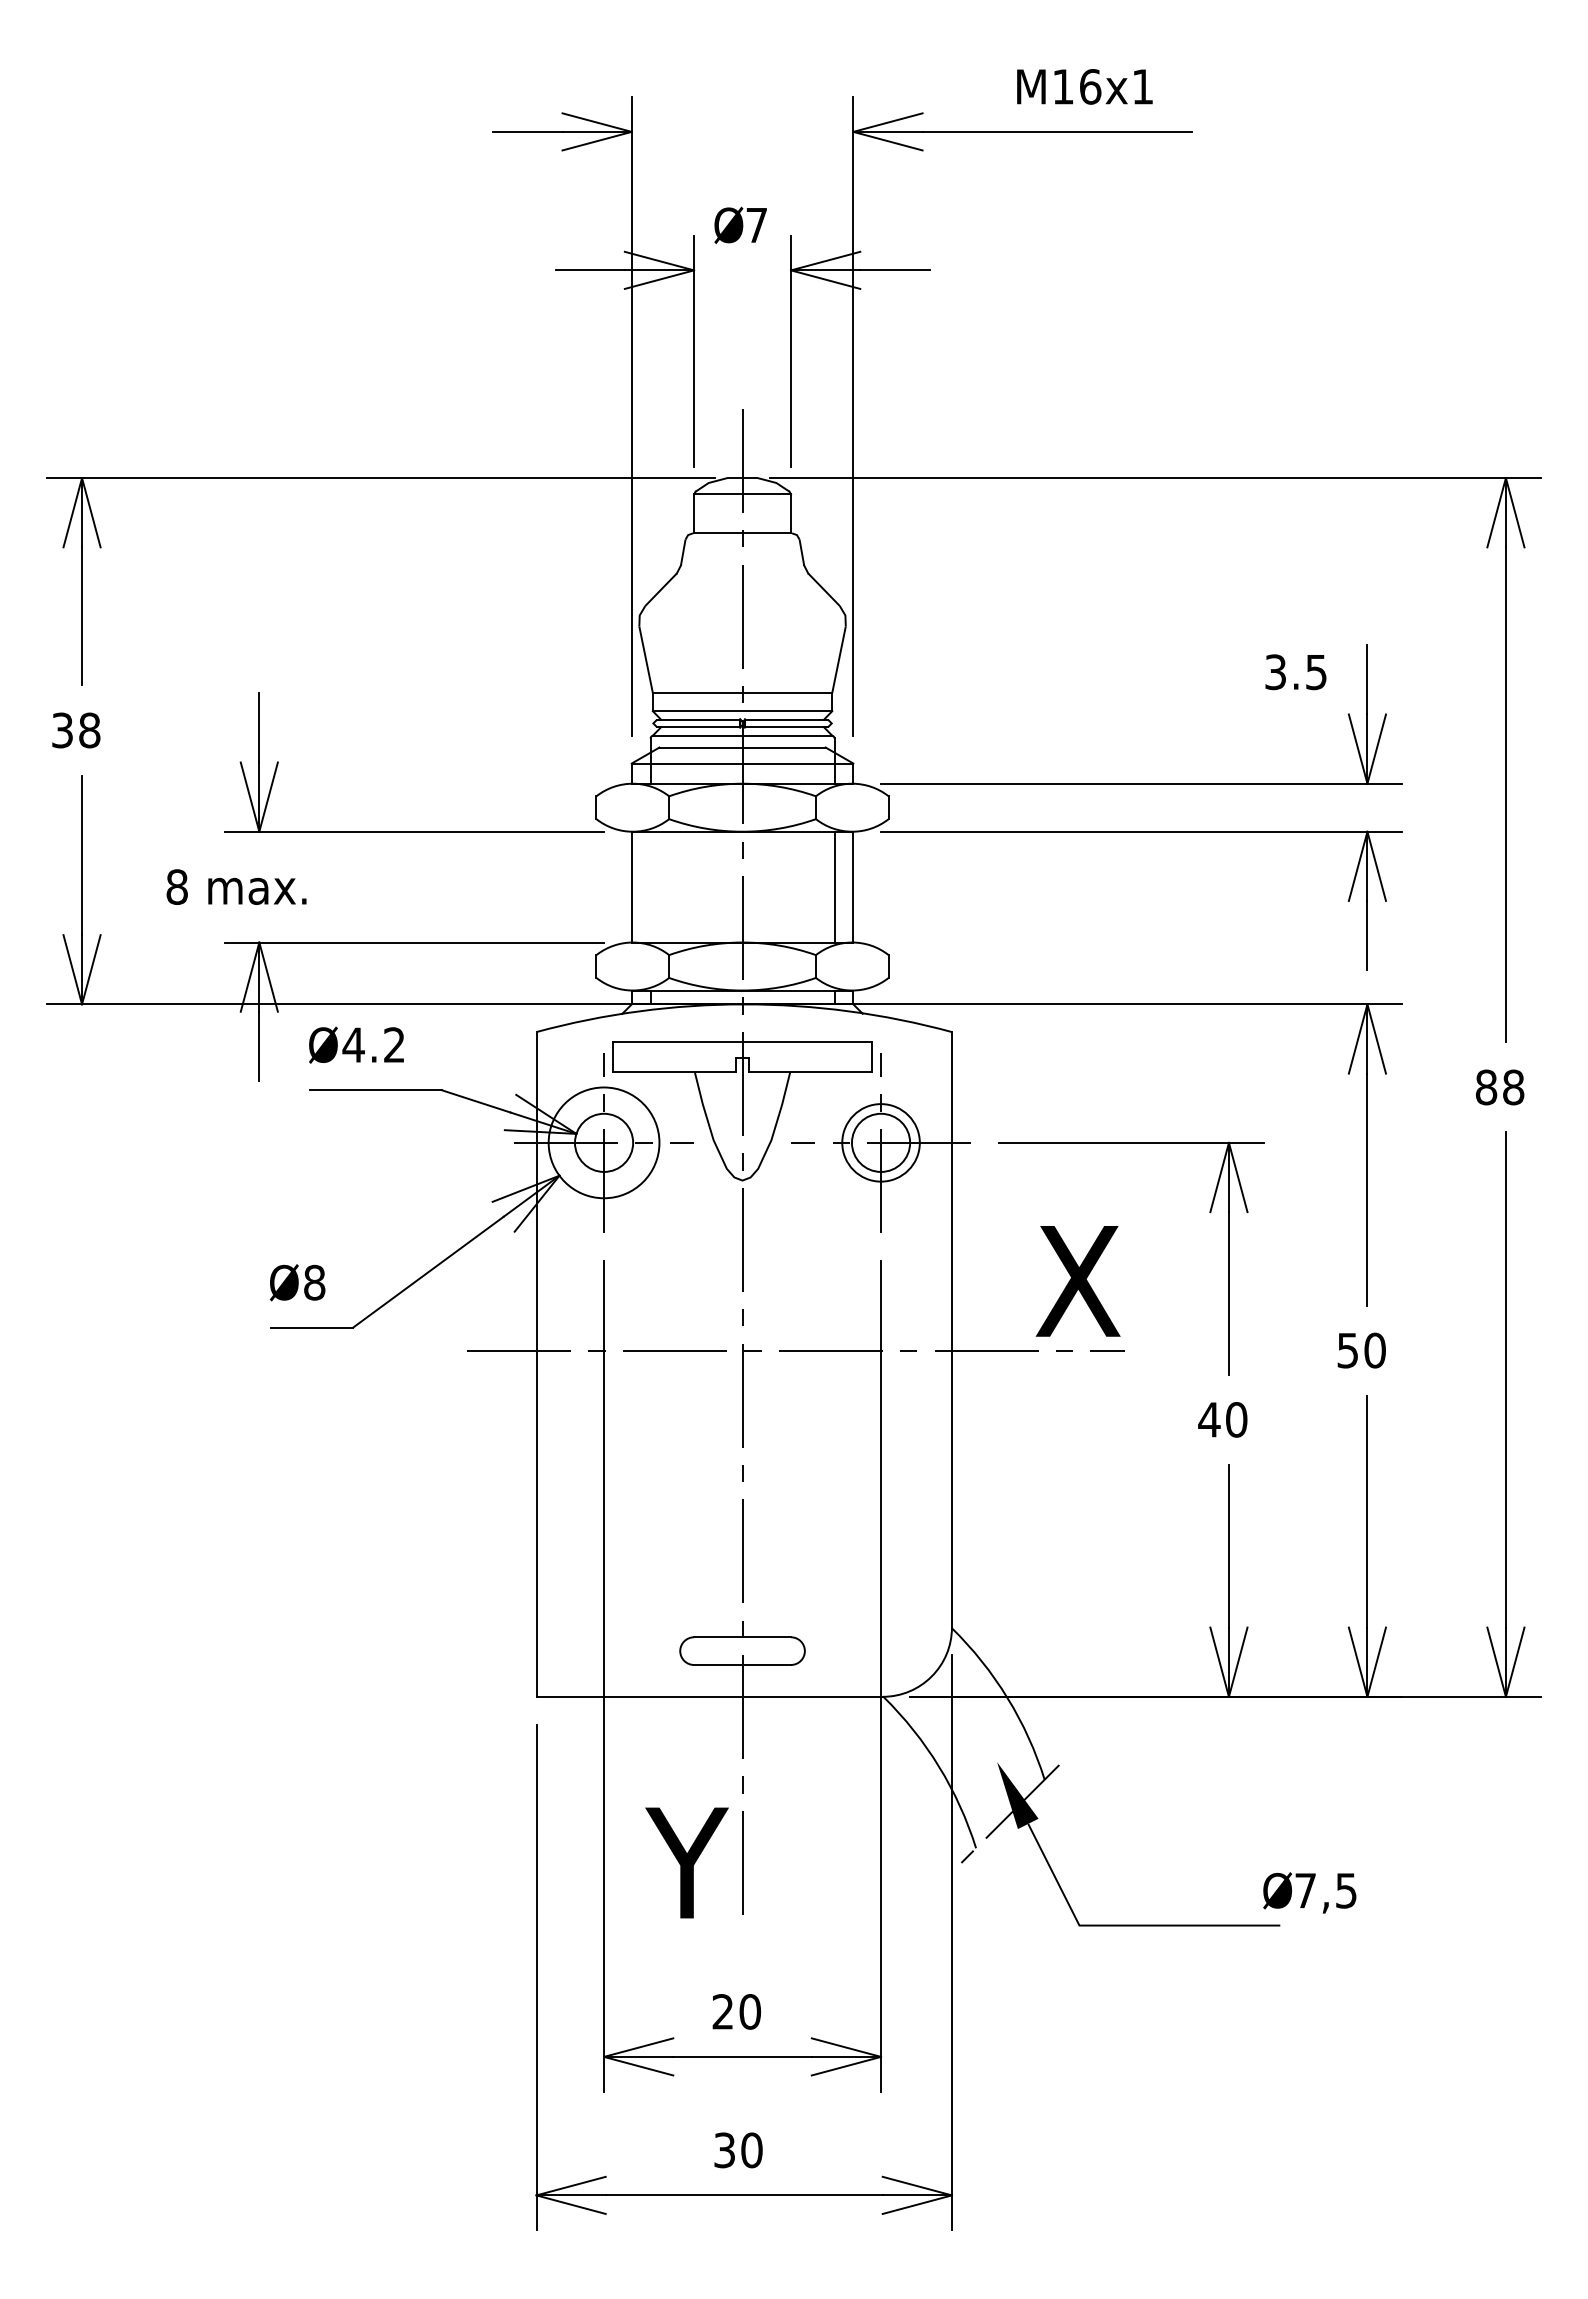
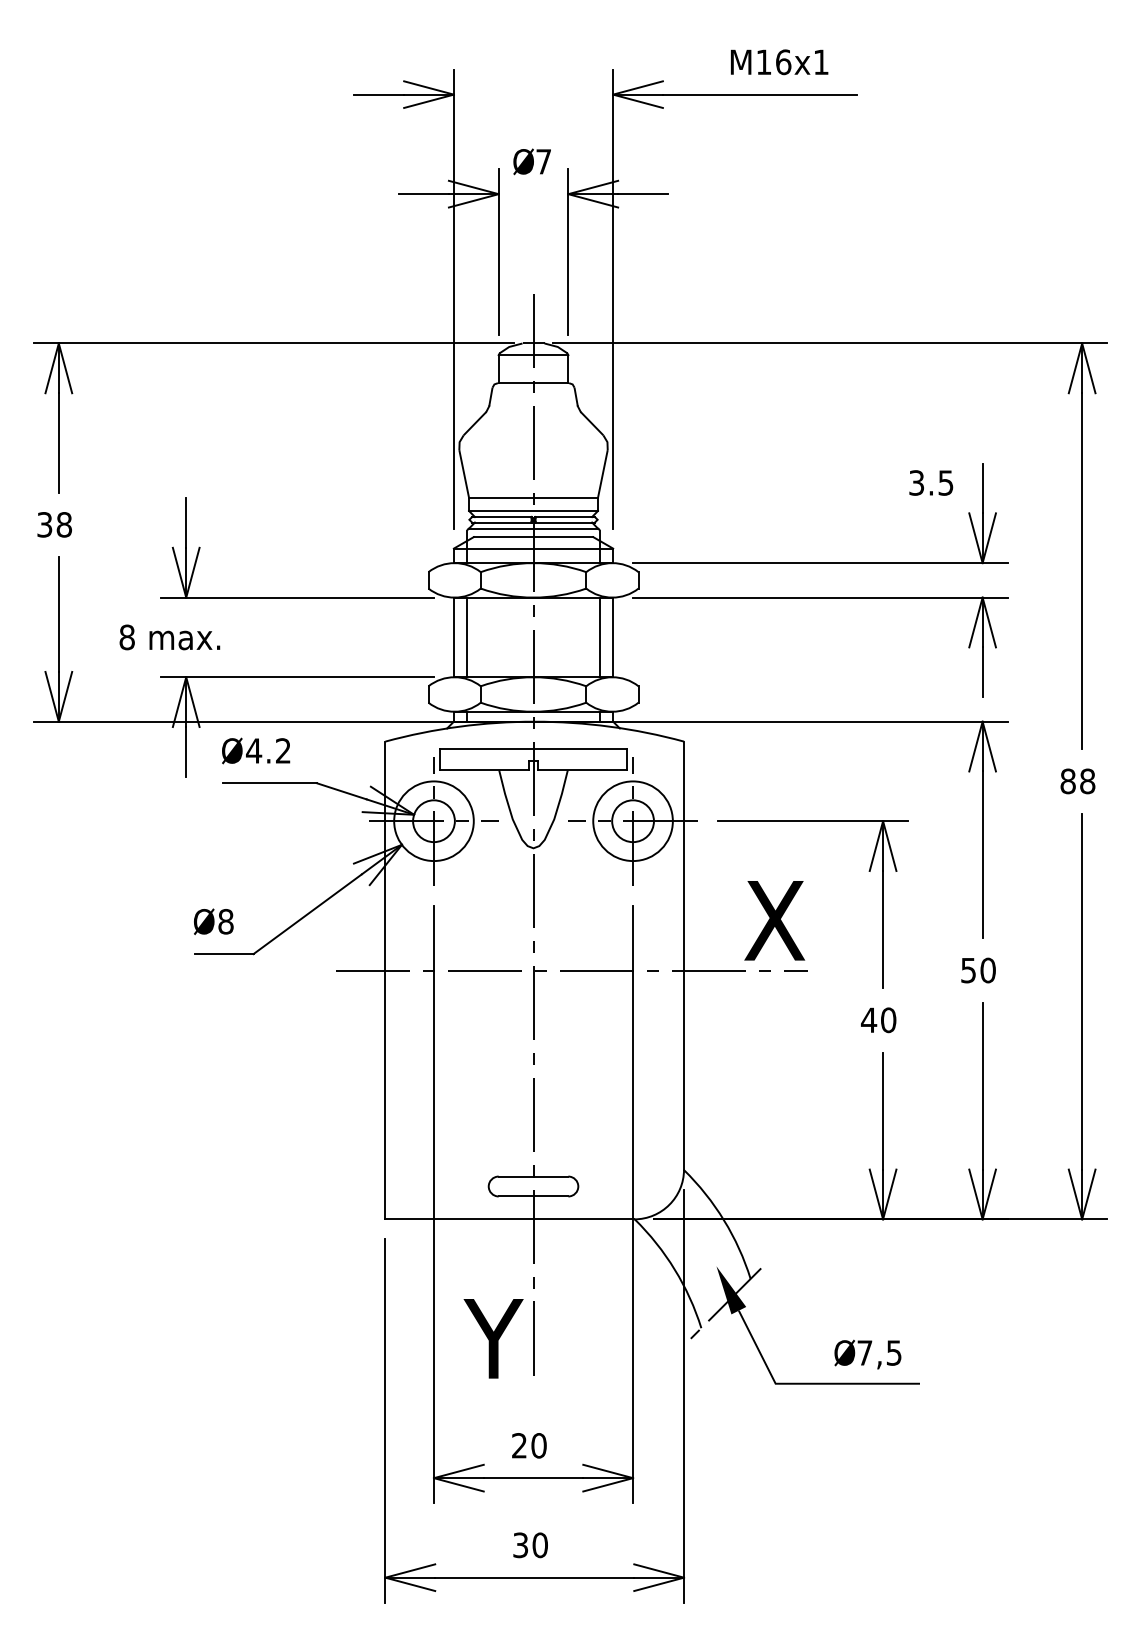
line: (650, 886) -> (467, 636), added
circle: (880, 1142) -> (632, 820), size x1.43
text: (1309, 1892) -> (867, 1354), moved

